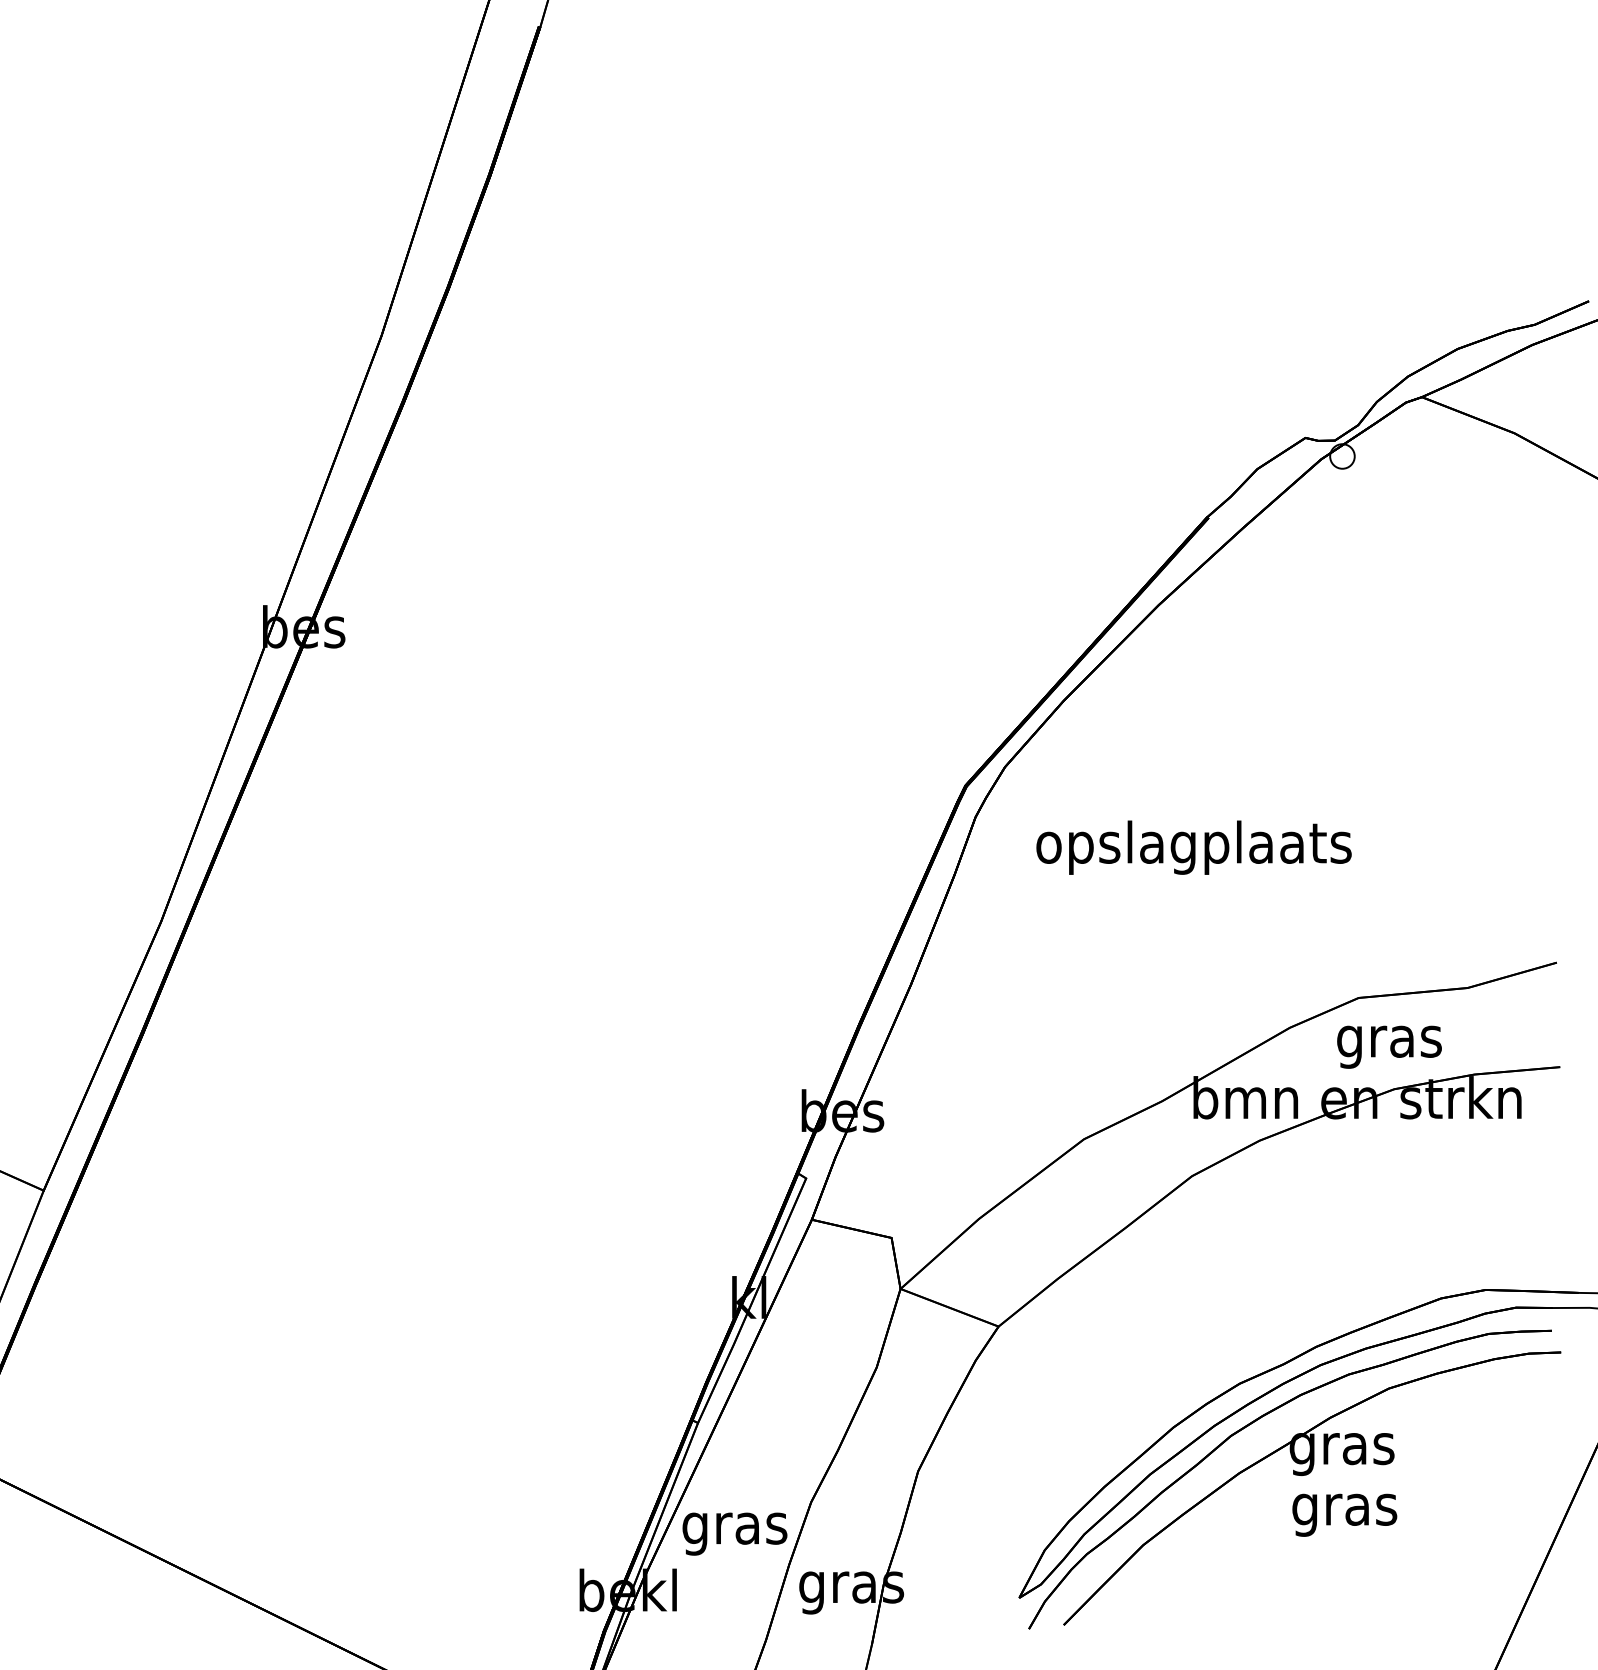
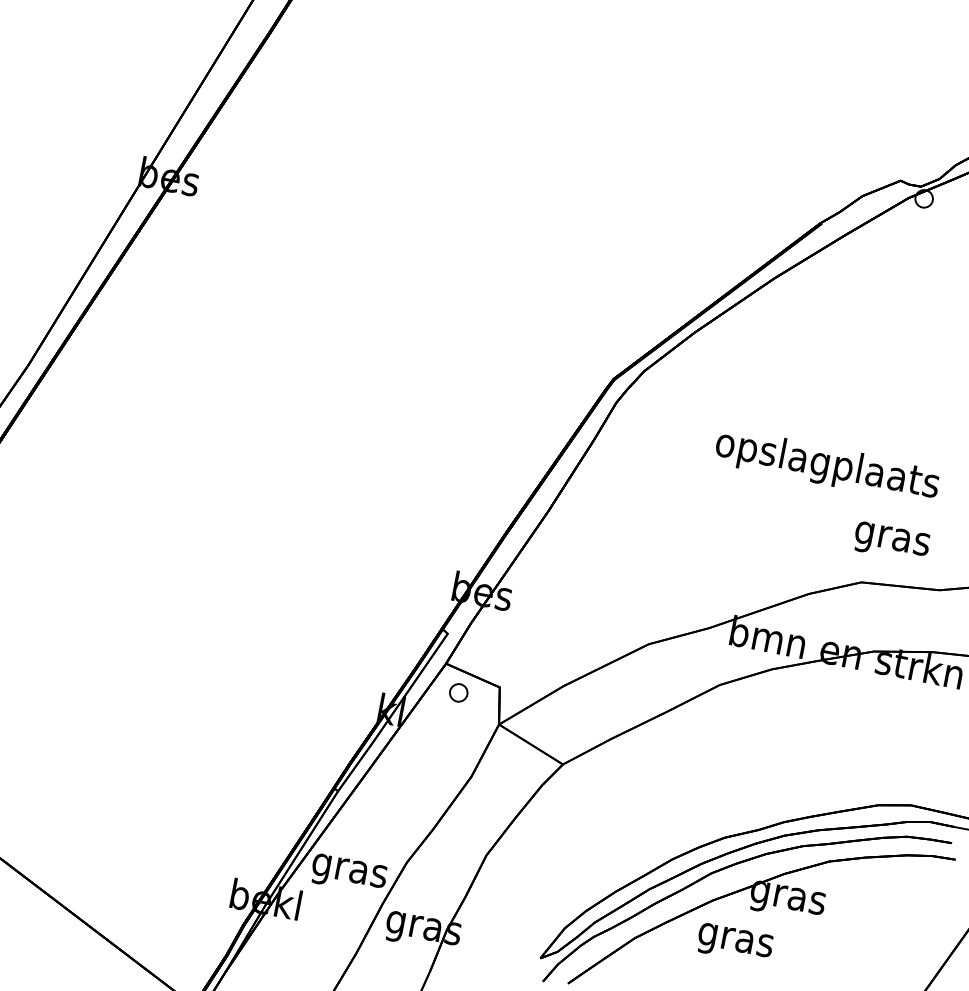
text: (1193, 847) -> (827, 465), moved
text: (1389, 1046) -> (891, 541), moved
part: (836, 1256) -> (458, 692), added
text: (1344, 1514) -> (734, 943), moved

